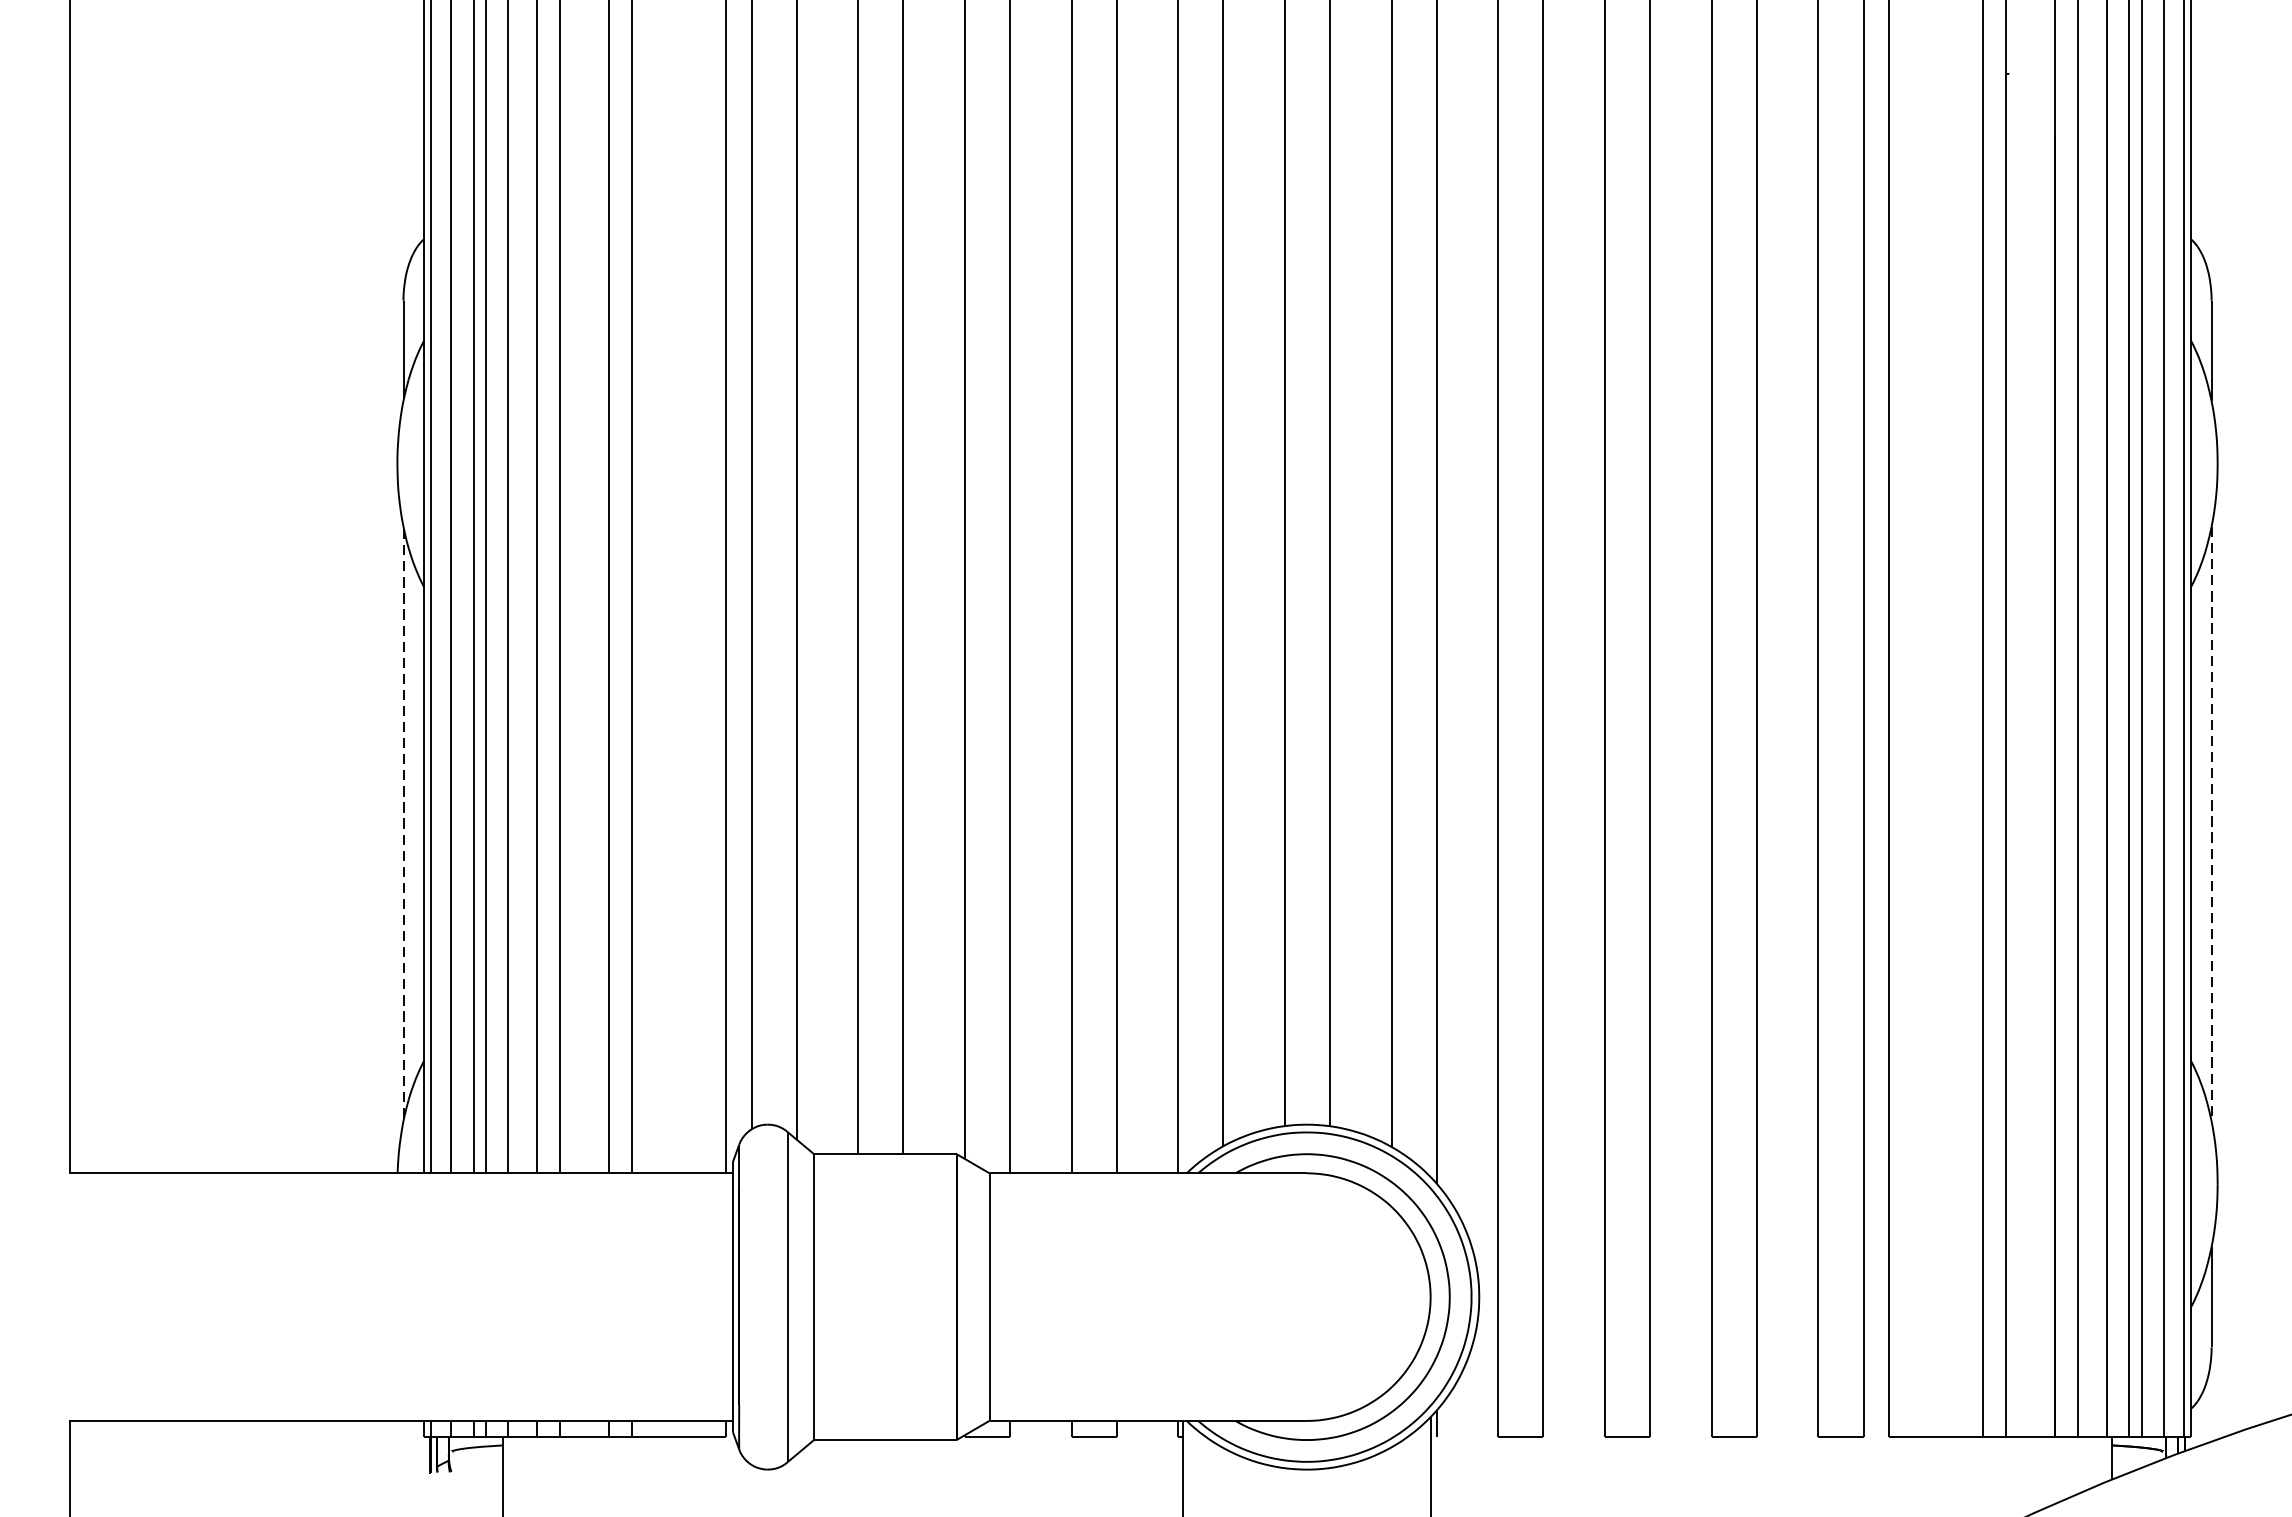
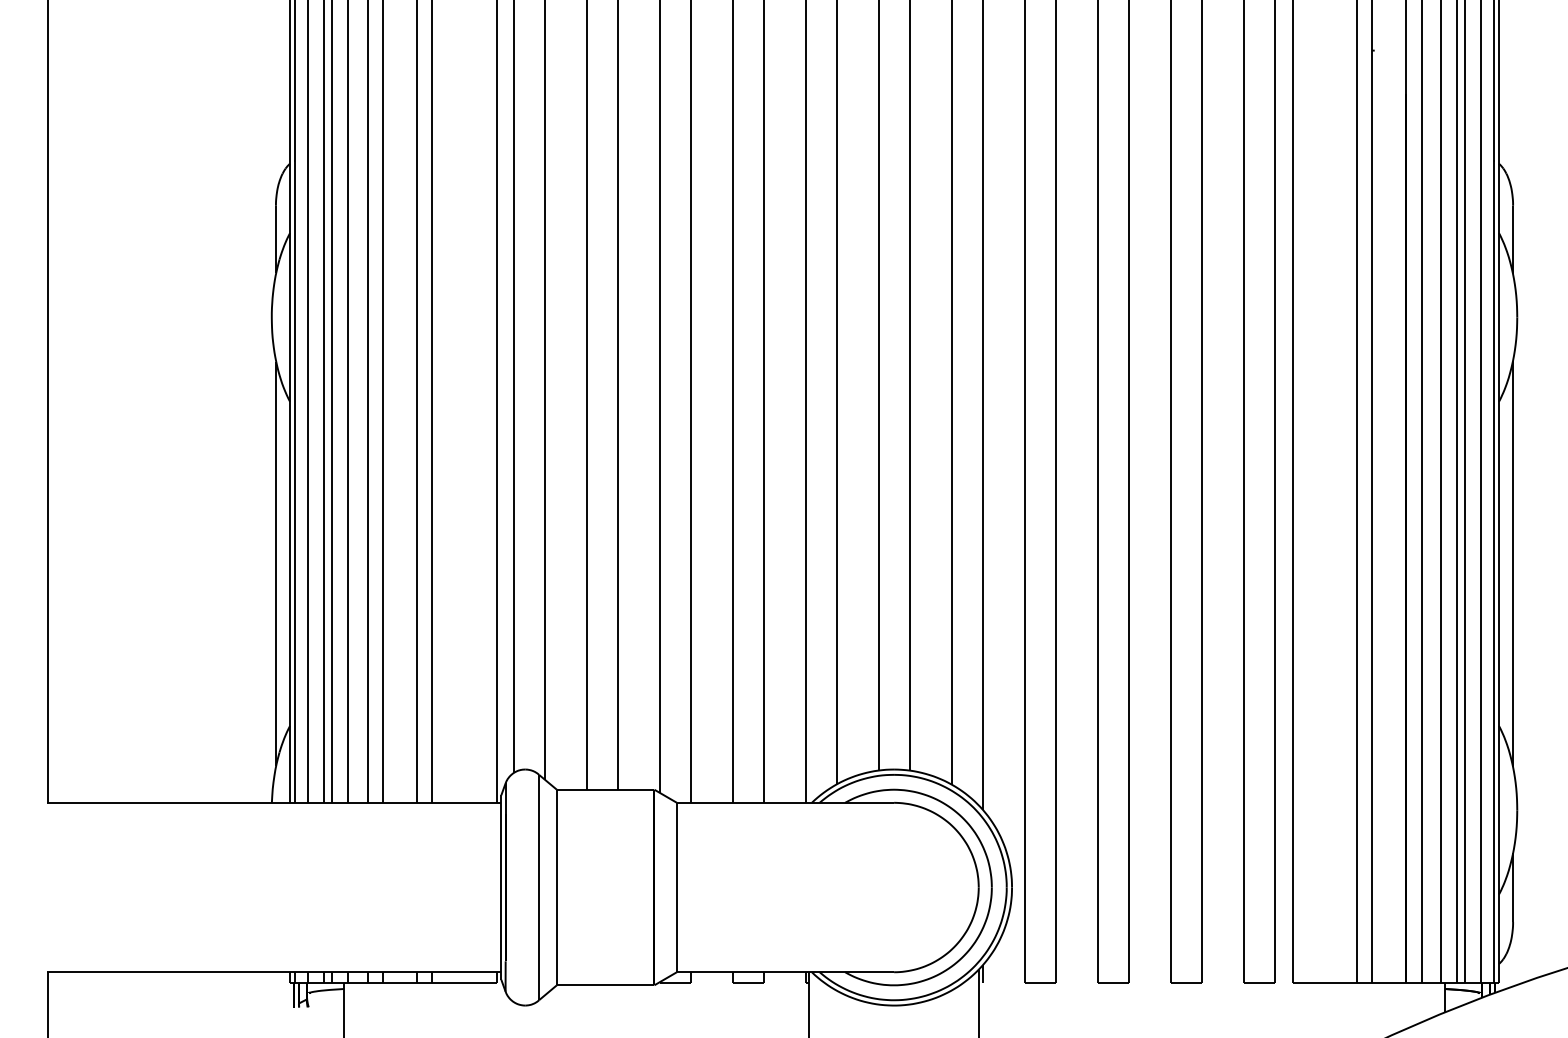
line: (404, 823) -> (276, 563), dashed -> solid
line: (2212, 824) -> (1513, 564), dashed -> solid

